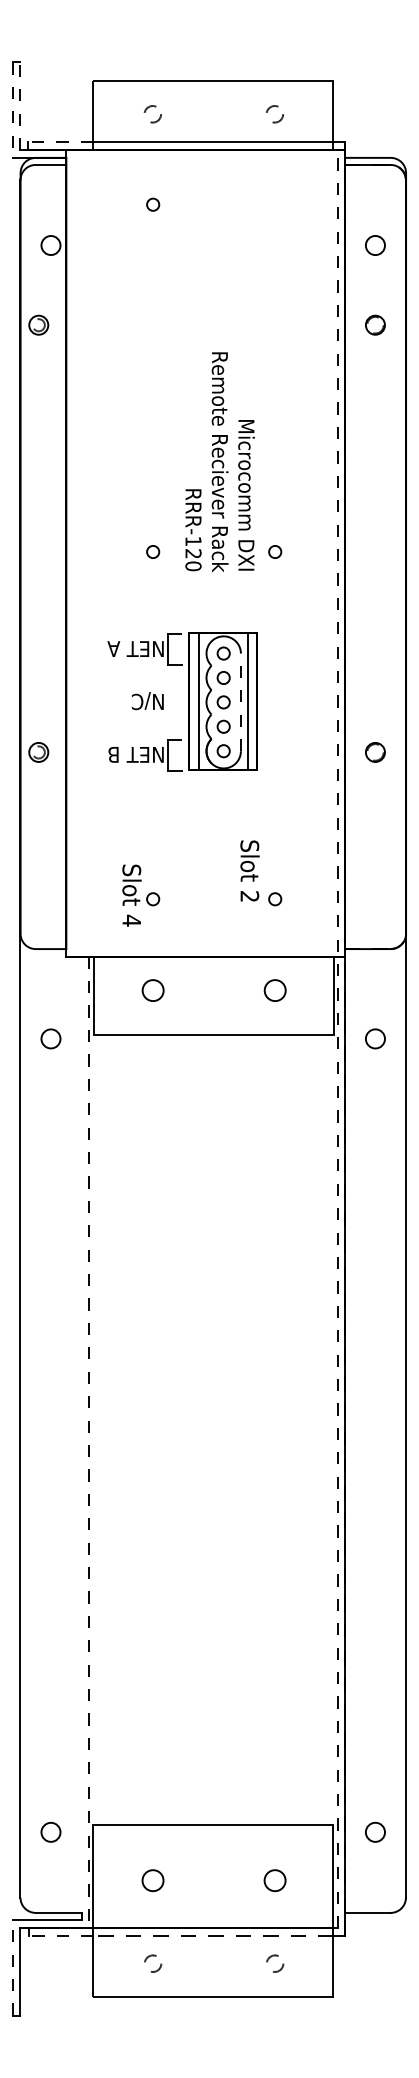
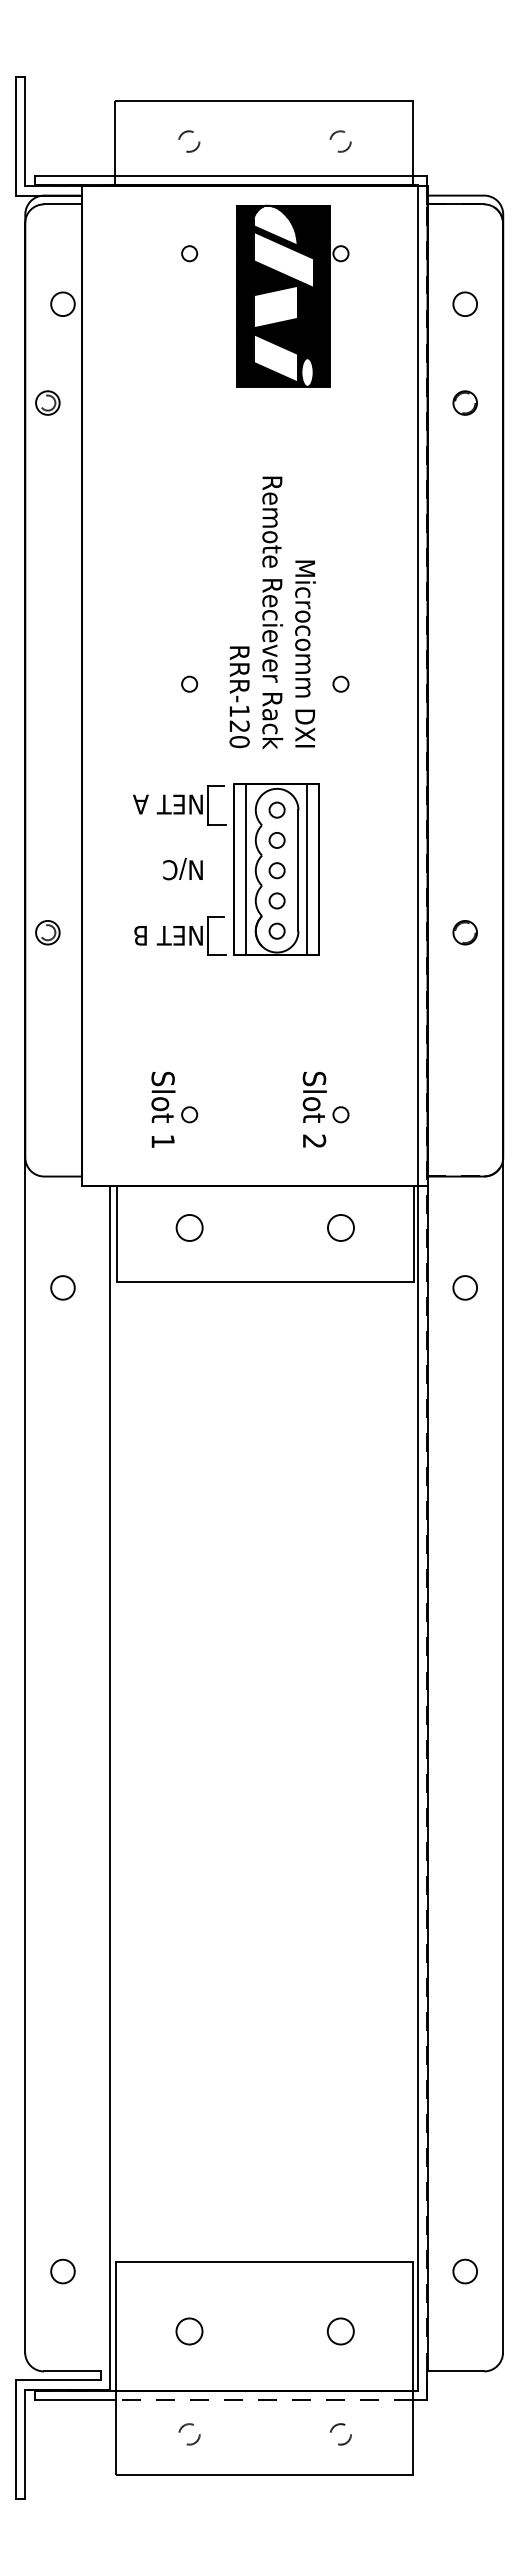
line: (20, 106) -> (25, 131), dashed -> solid
line: (12, 110) -> (15, 136), dashed -> solid
line: (60, 142) -> (74, 176), dashed -> solid
part: (236, 238) -> (292, 295), added
text: (219, 461) -> (272, 612), moved
line: (240, 702) -> (298, 870), dashed -> solid
text: (249, 870) -> (314, 1109), moved
text: (131, 920) -> (162, 1141), 4 -> 1
line: (337, 1039) -> (418, 1288), dashed -> solid
line: (89, 1441) -> (110, 1787), dashed -> solid
line: (60, 1935) -> (74, 2399), dashed -> solid
line: (12, 1967) -> (15, 2439), dashed -> solid

